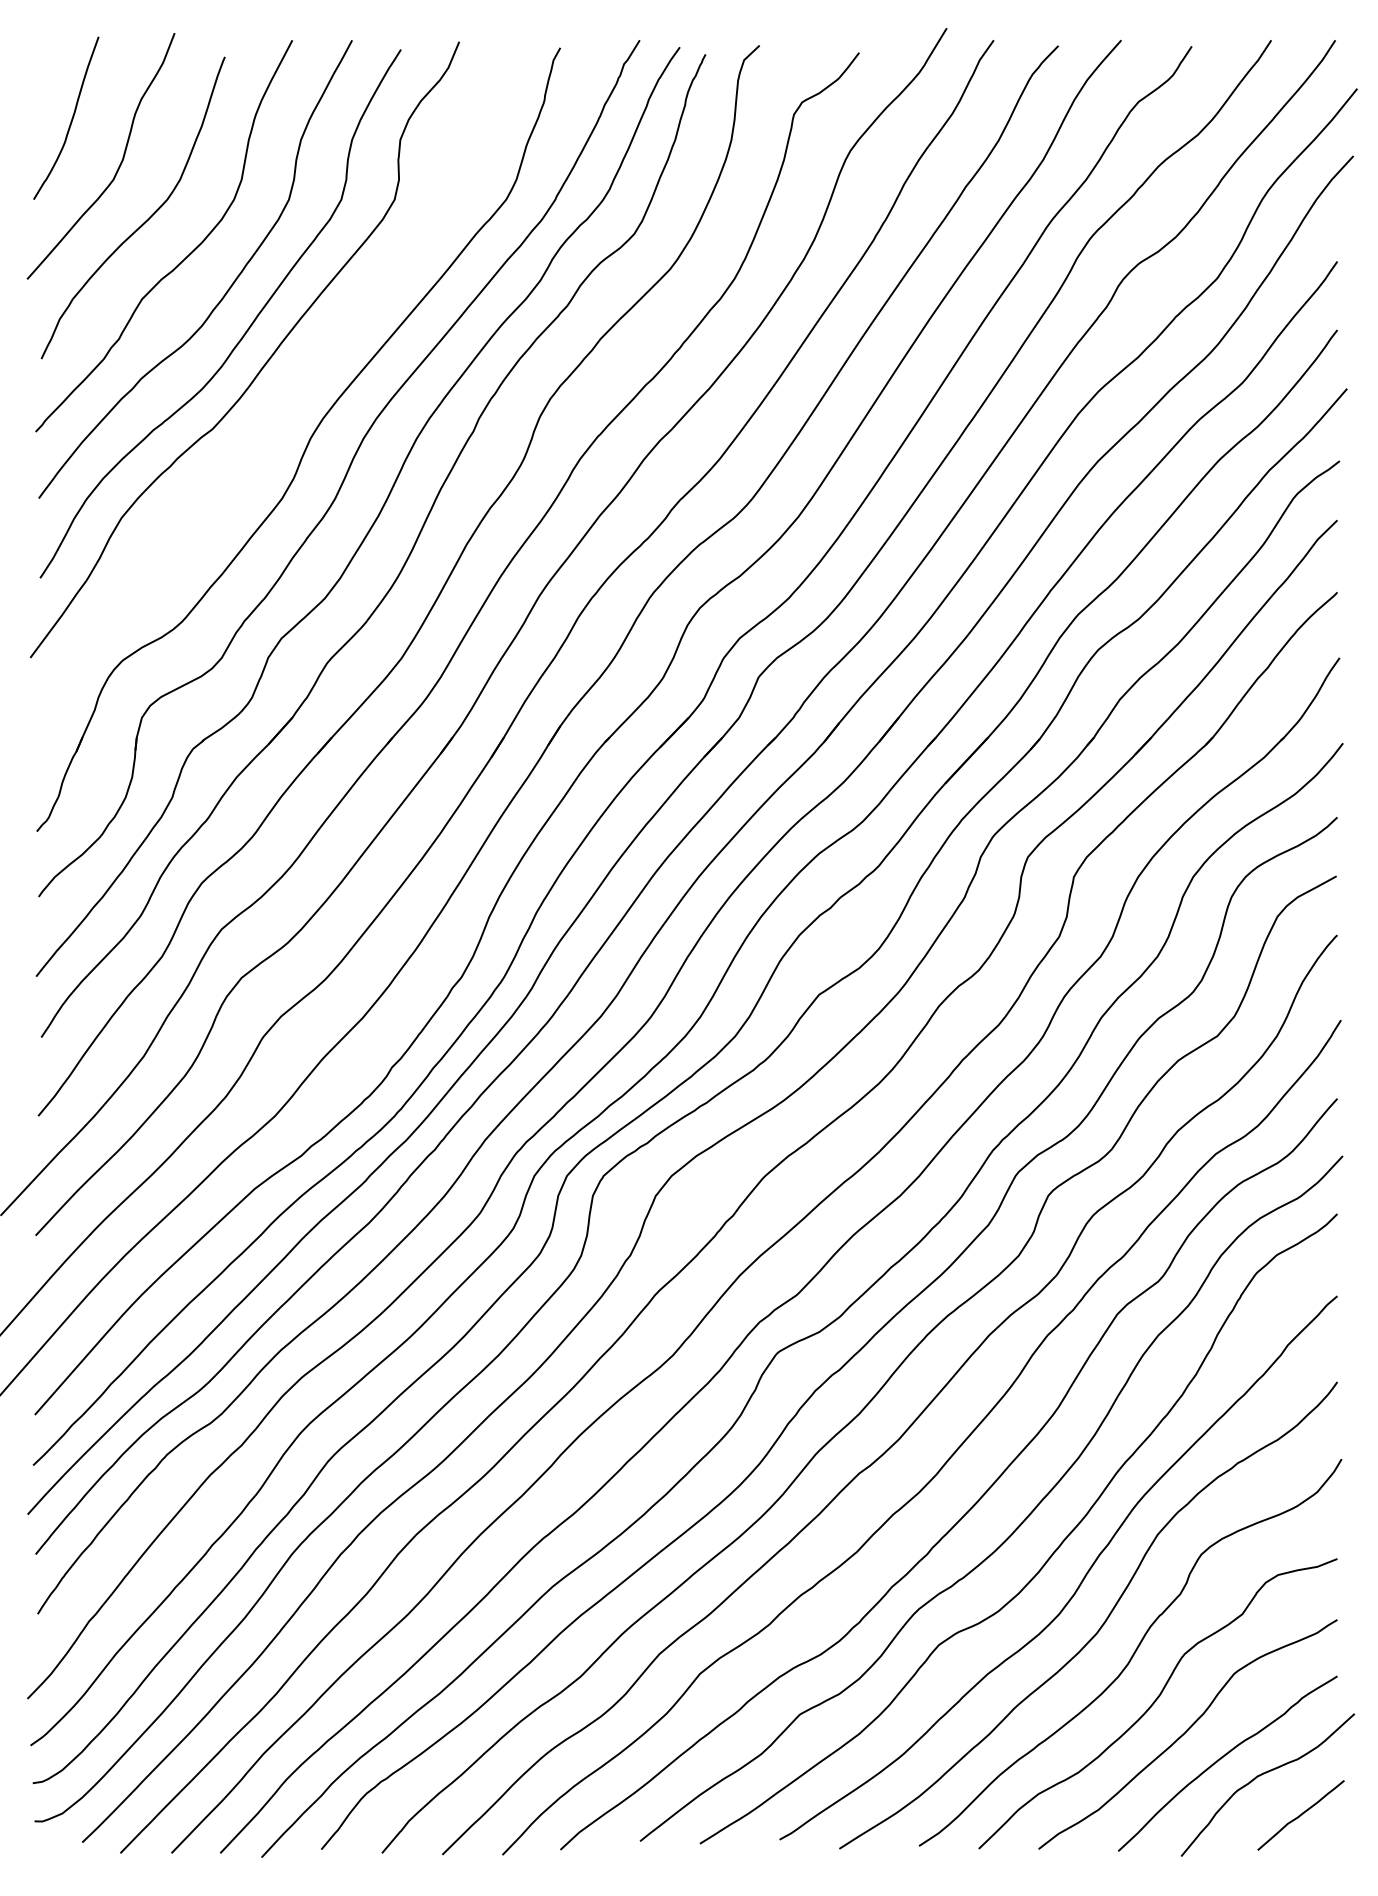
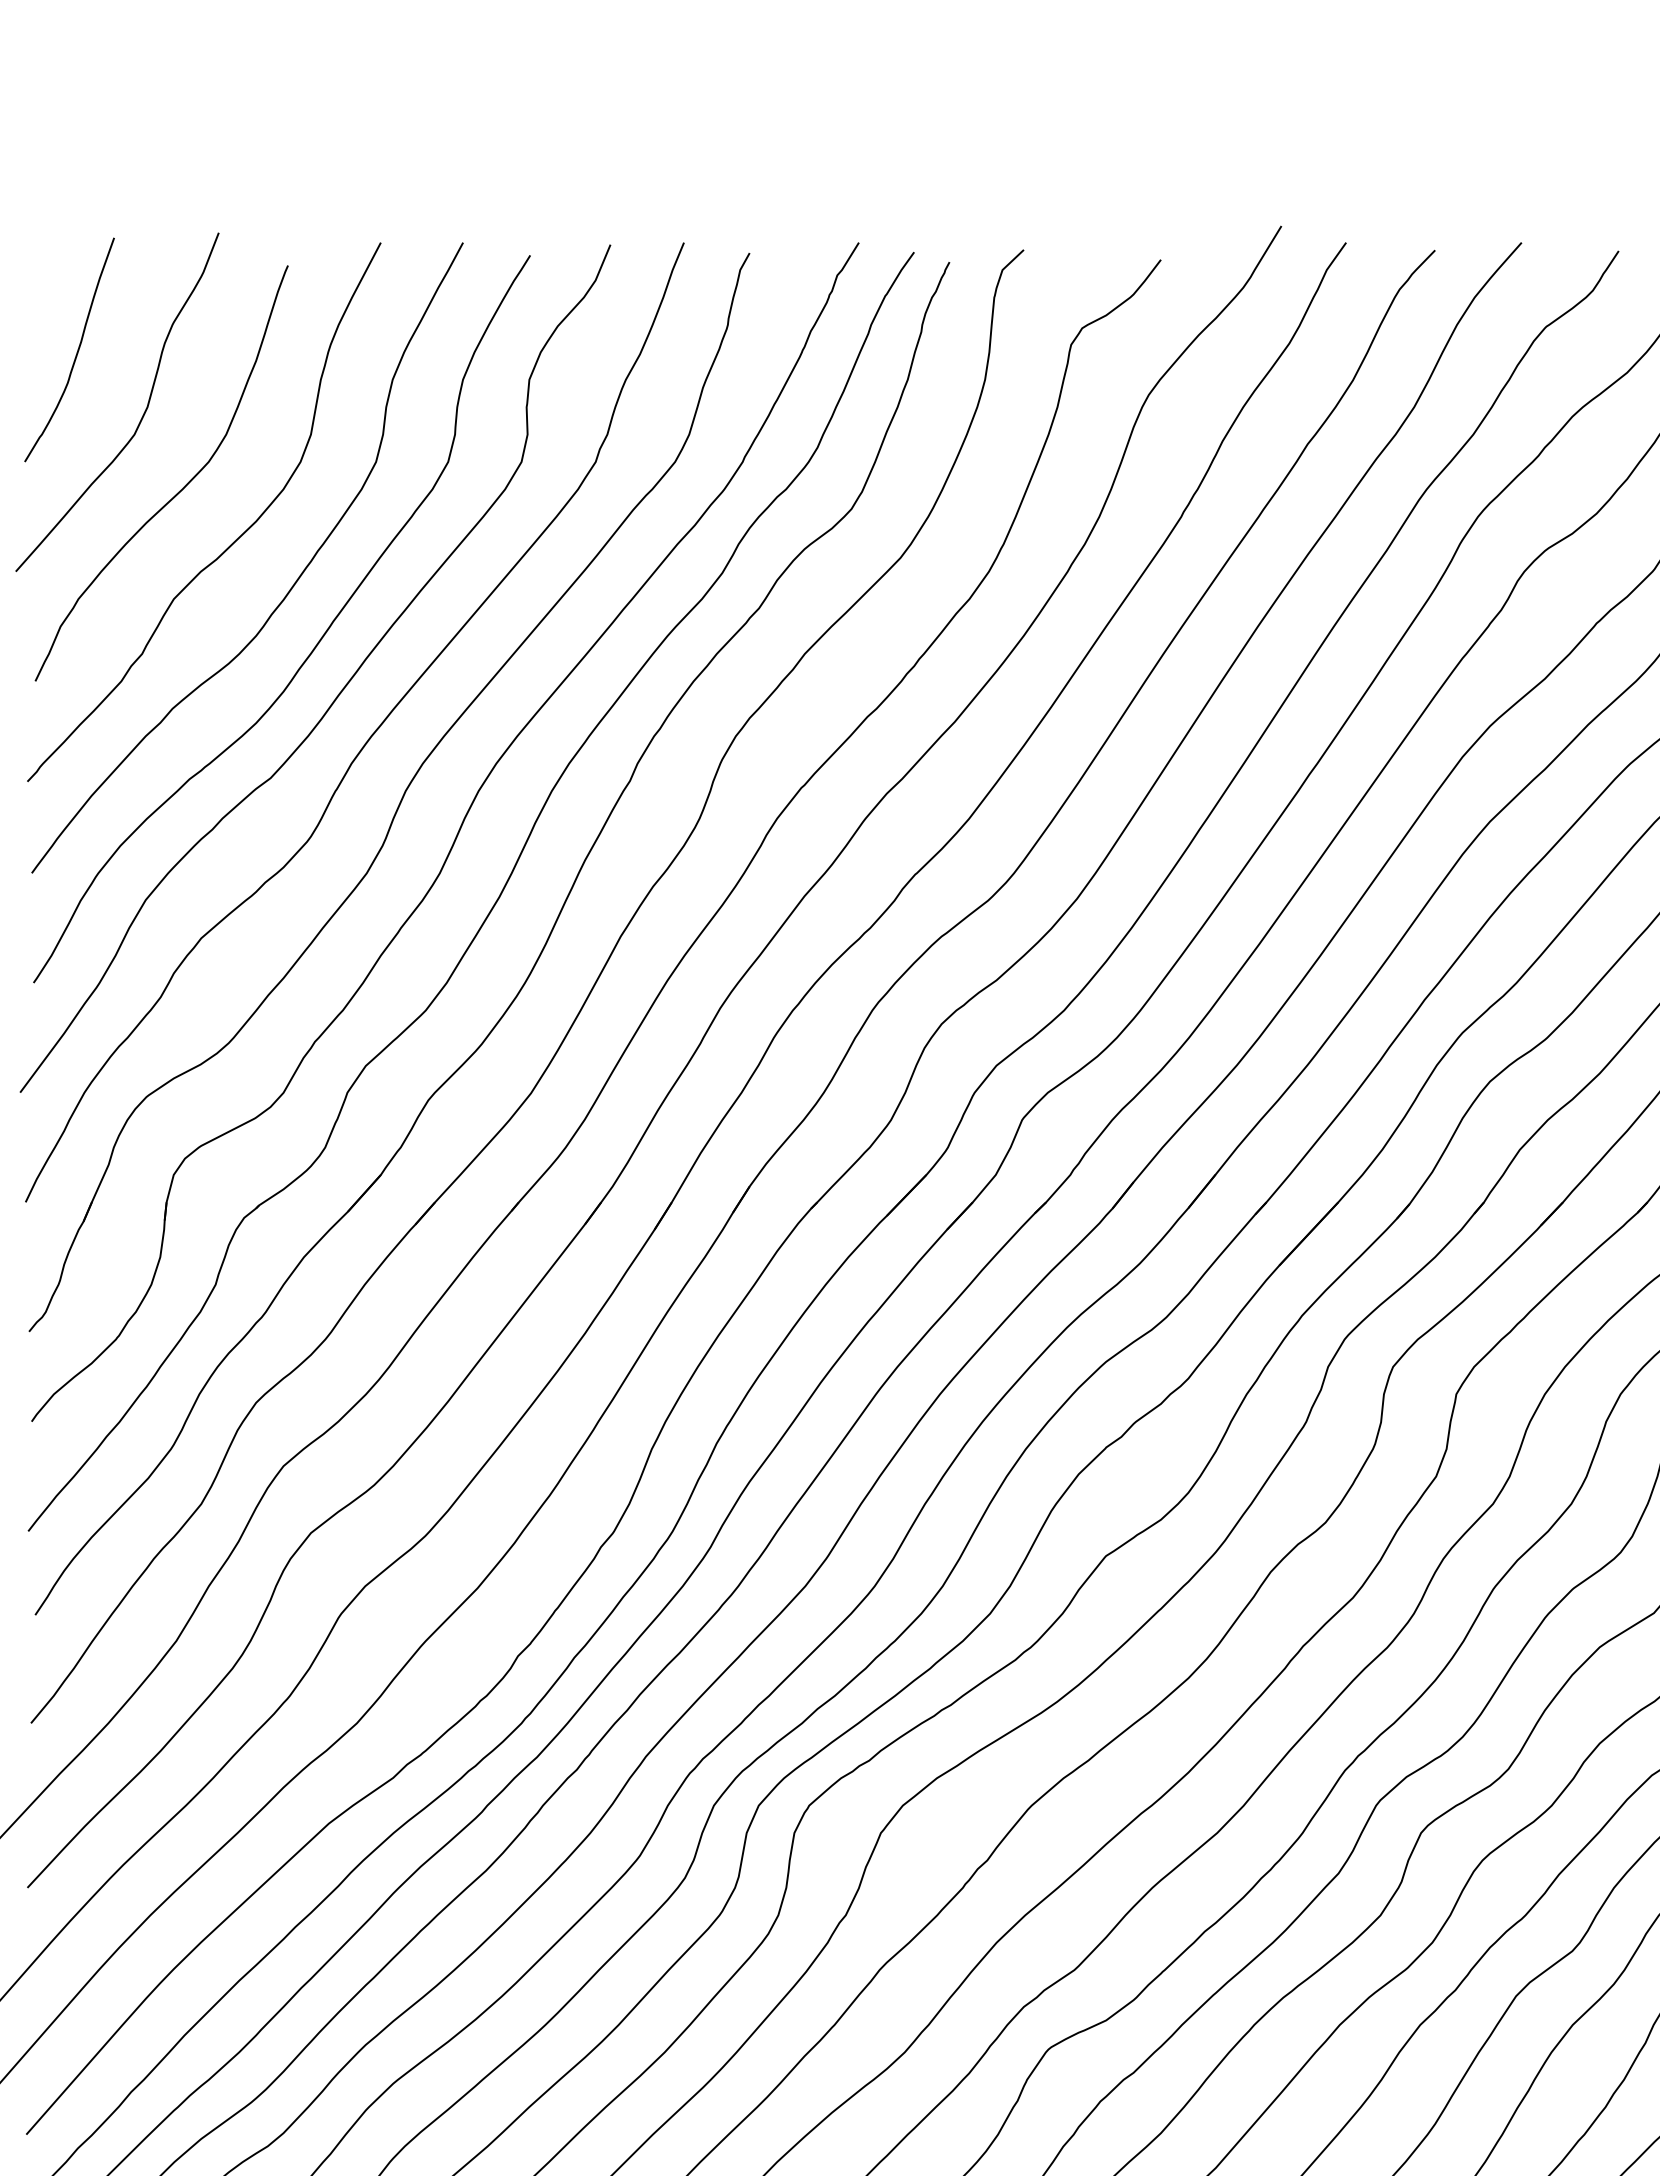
curve: (284, 398) -> (369, 735), added

